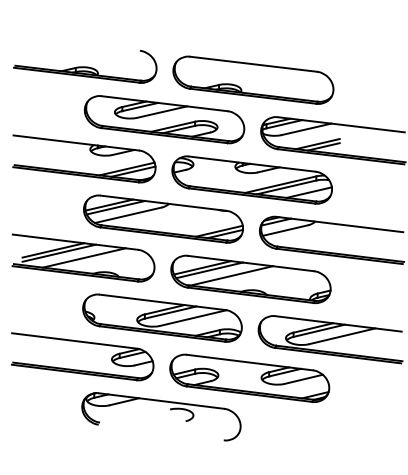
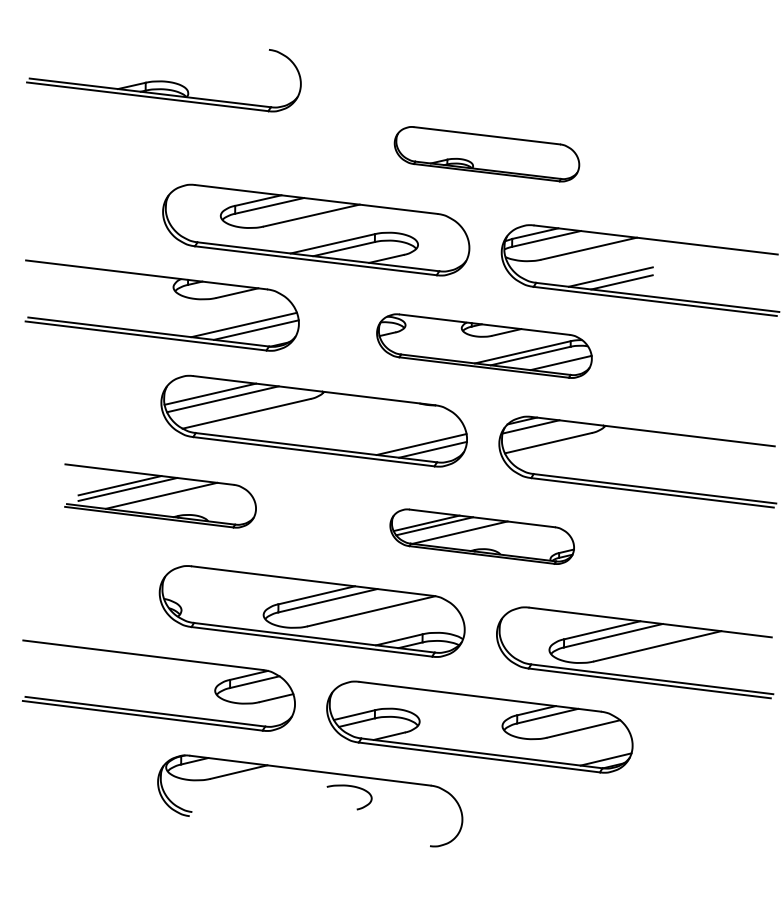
part: (85, 66) -> (164, 79), moved
part: (253, 79) -> (487, 152), size x0.6
part: (251, 179) -> (483, 345), size x0.7
part: (83, 257) -> (160, 494), size x0.7
part: (250, 278) -> (481, 535), size x0.6

